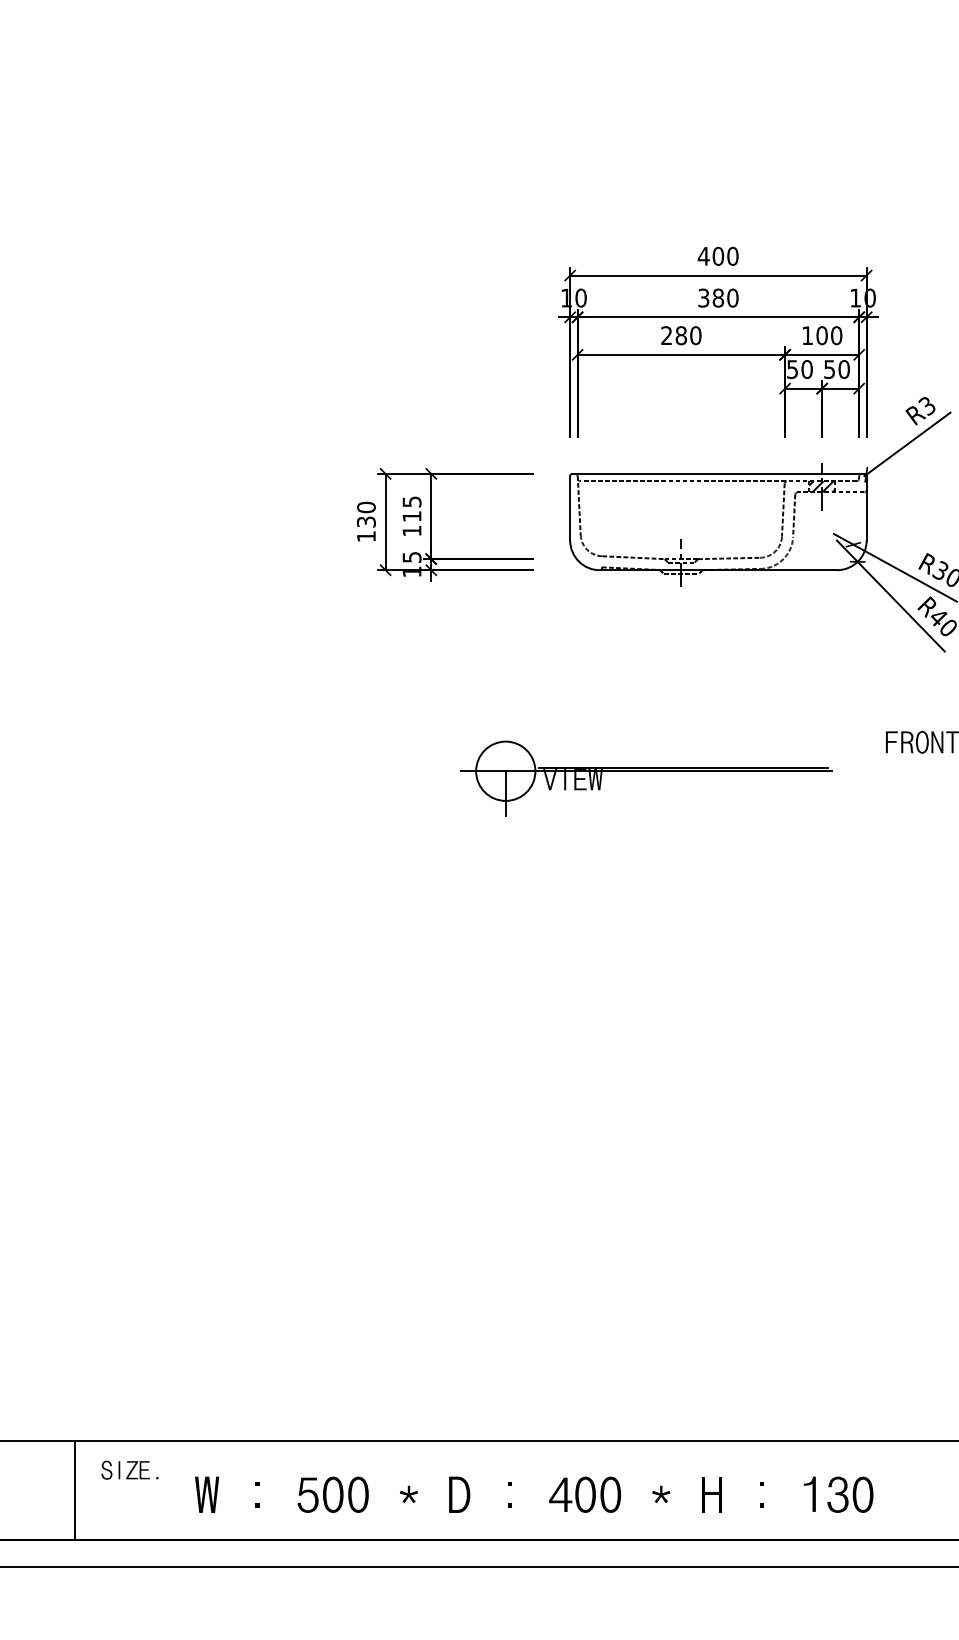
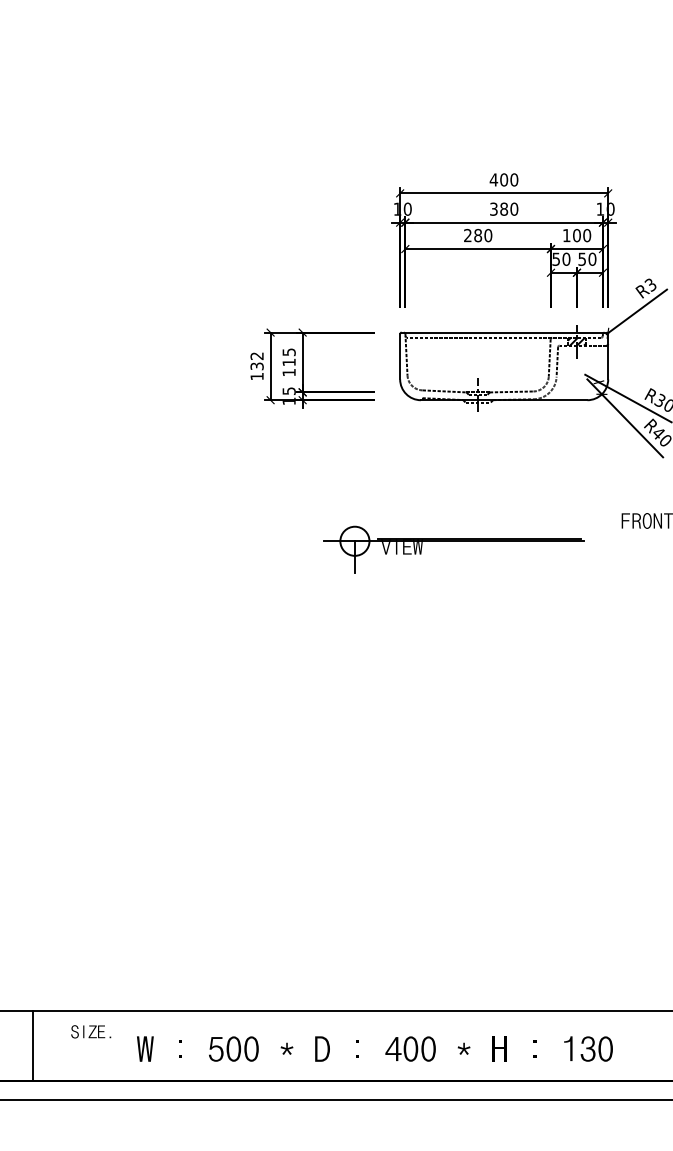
text: (366, 507) -> (257, 356), 130 -> 132
circle: (505, 770) -> (354, 540), size x0.7
line: (75, 1490) -> (32, 1046), moved

